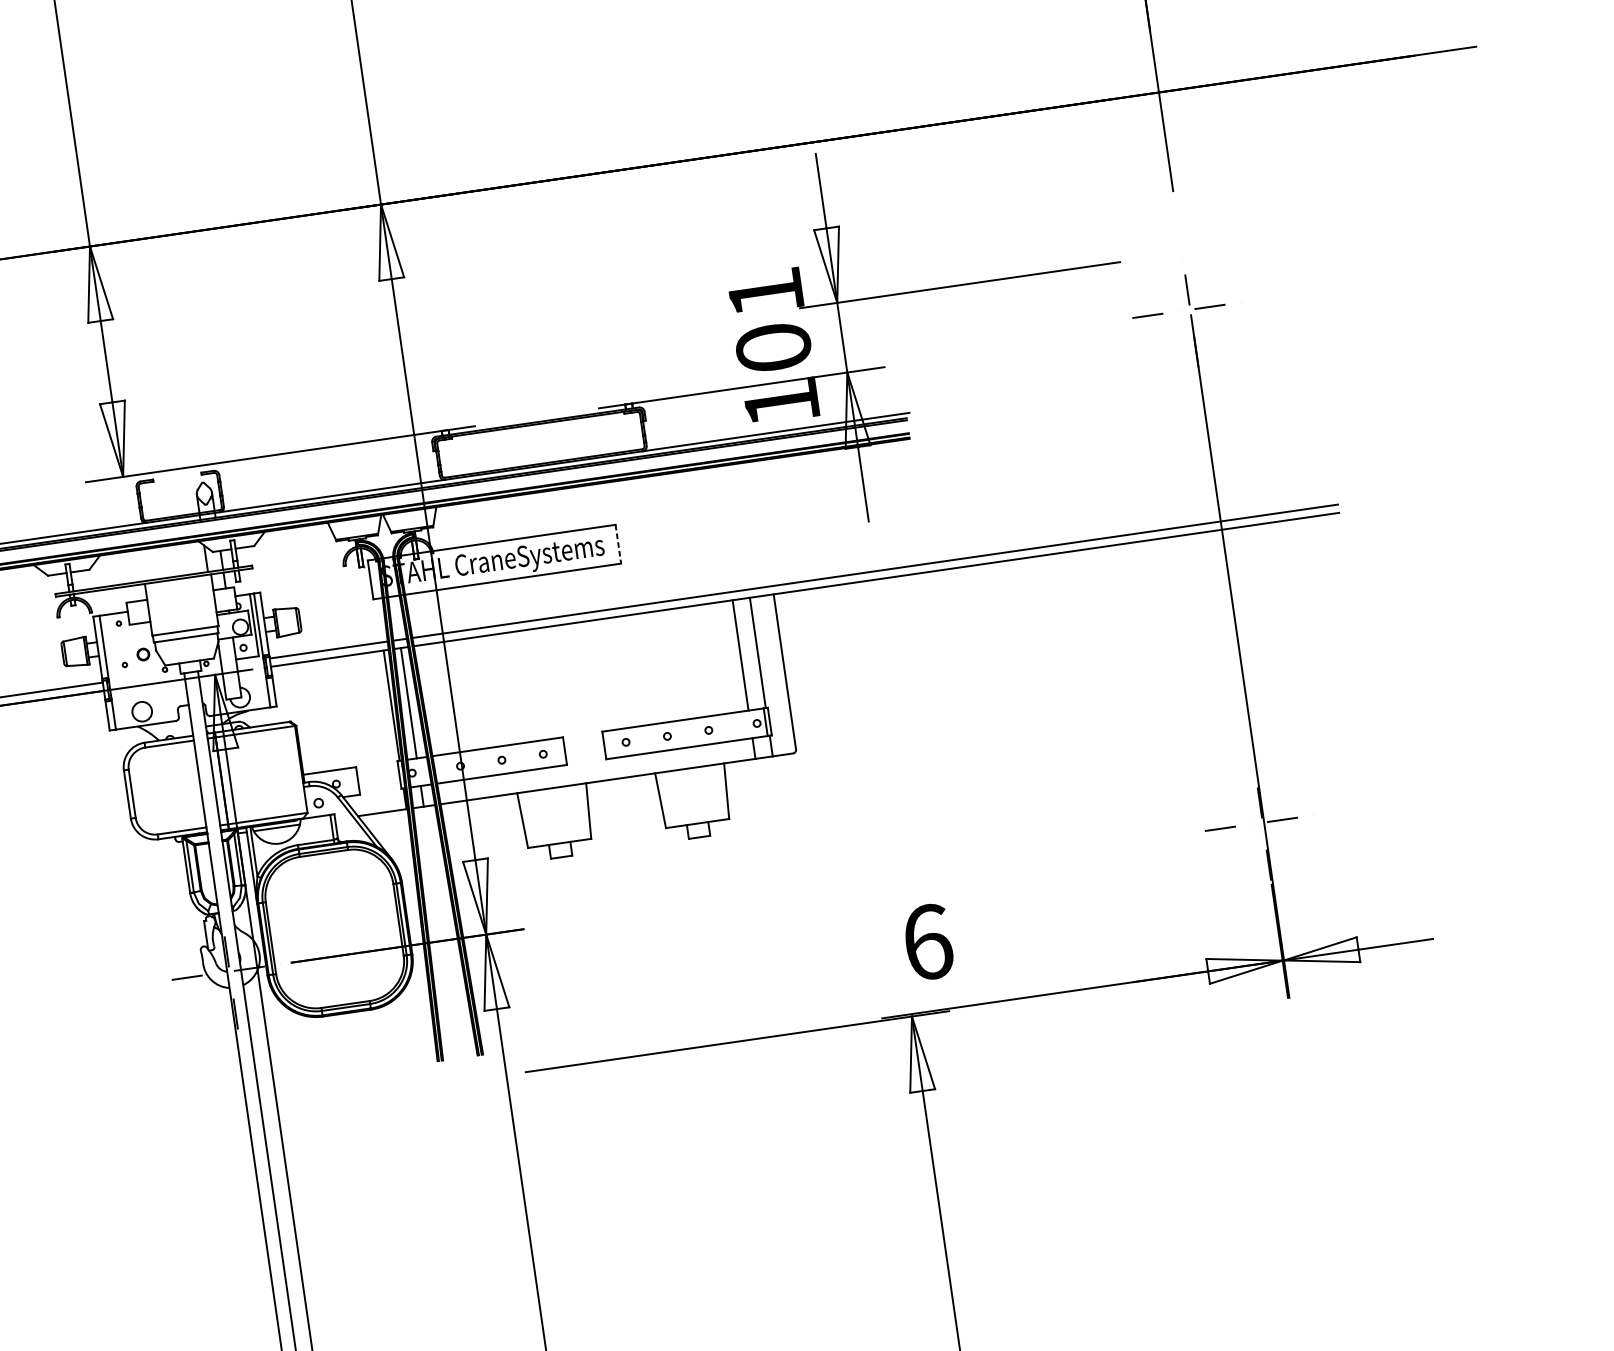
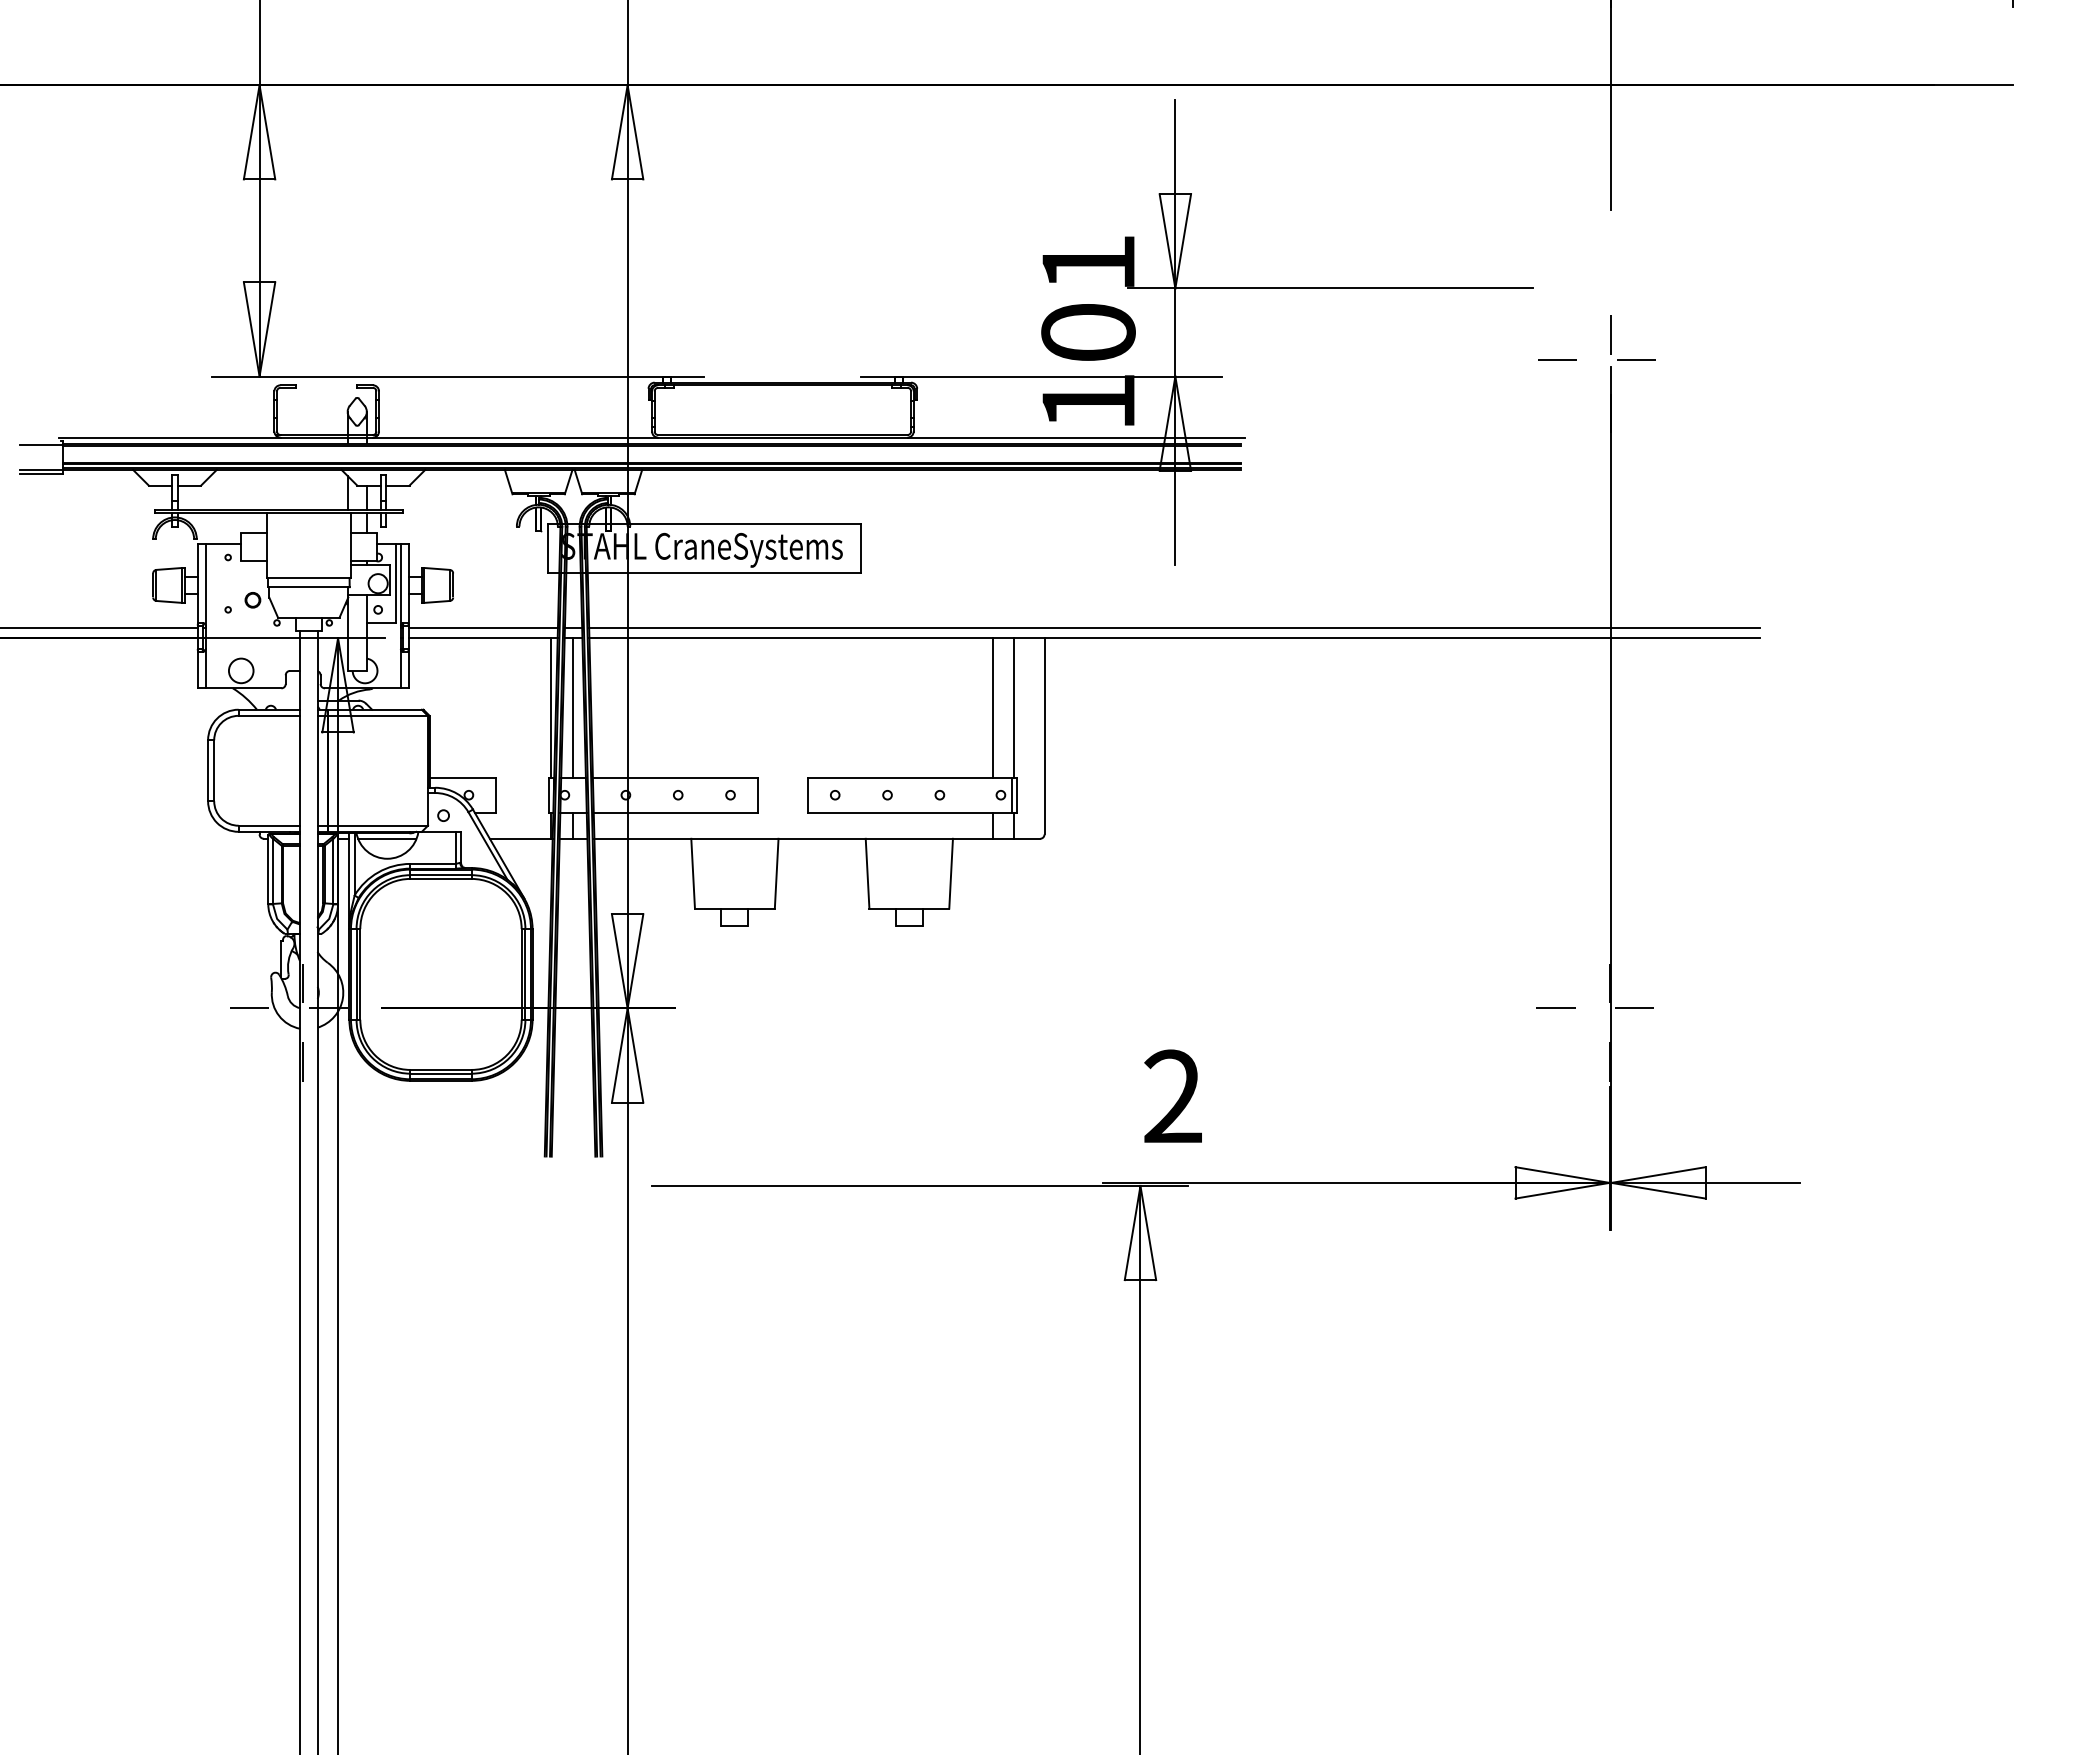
line: (618, 544) -> (861, 548), dashed -> solid
text: (927, 942) -> (1173, 1096), 6 -> 2

